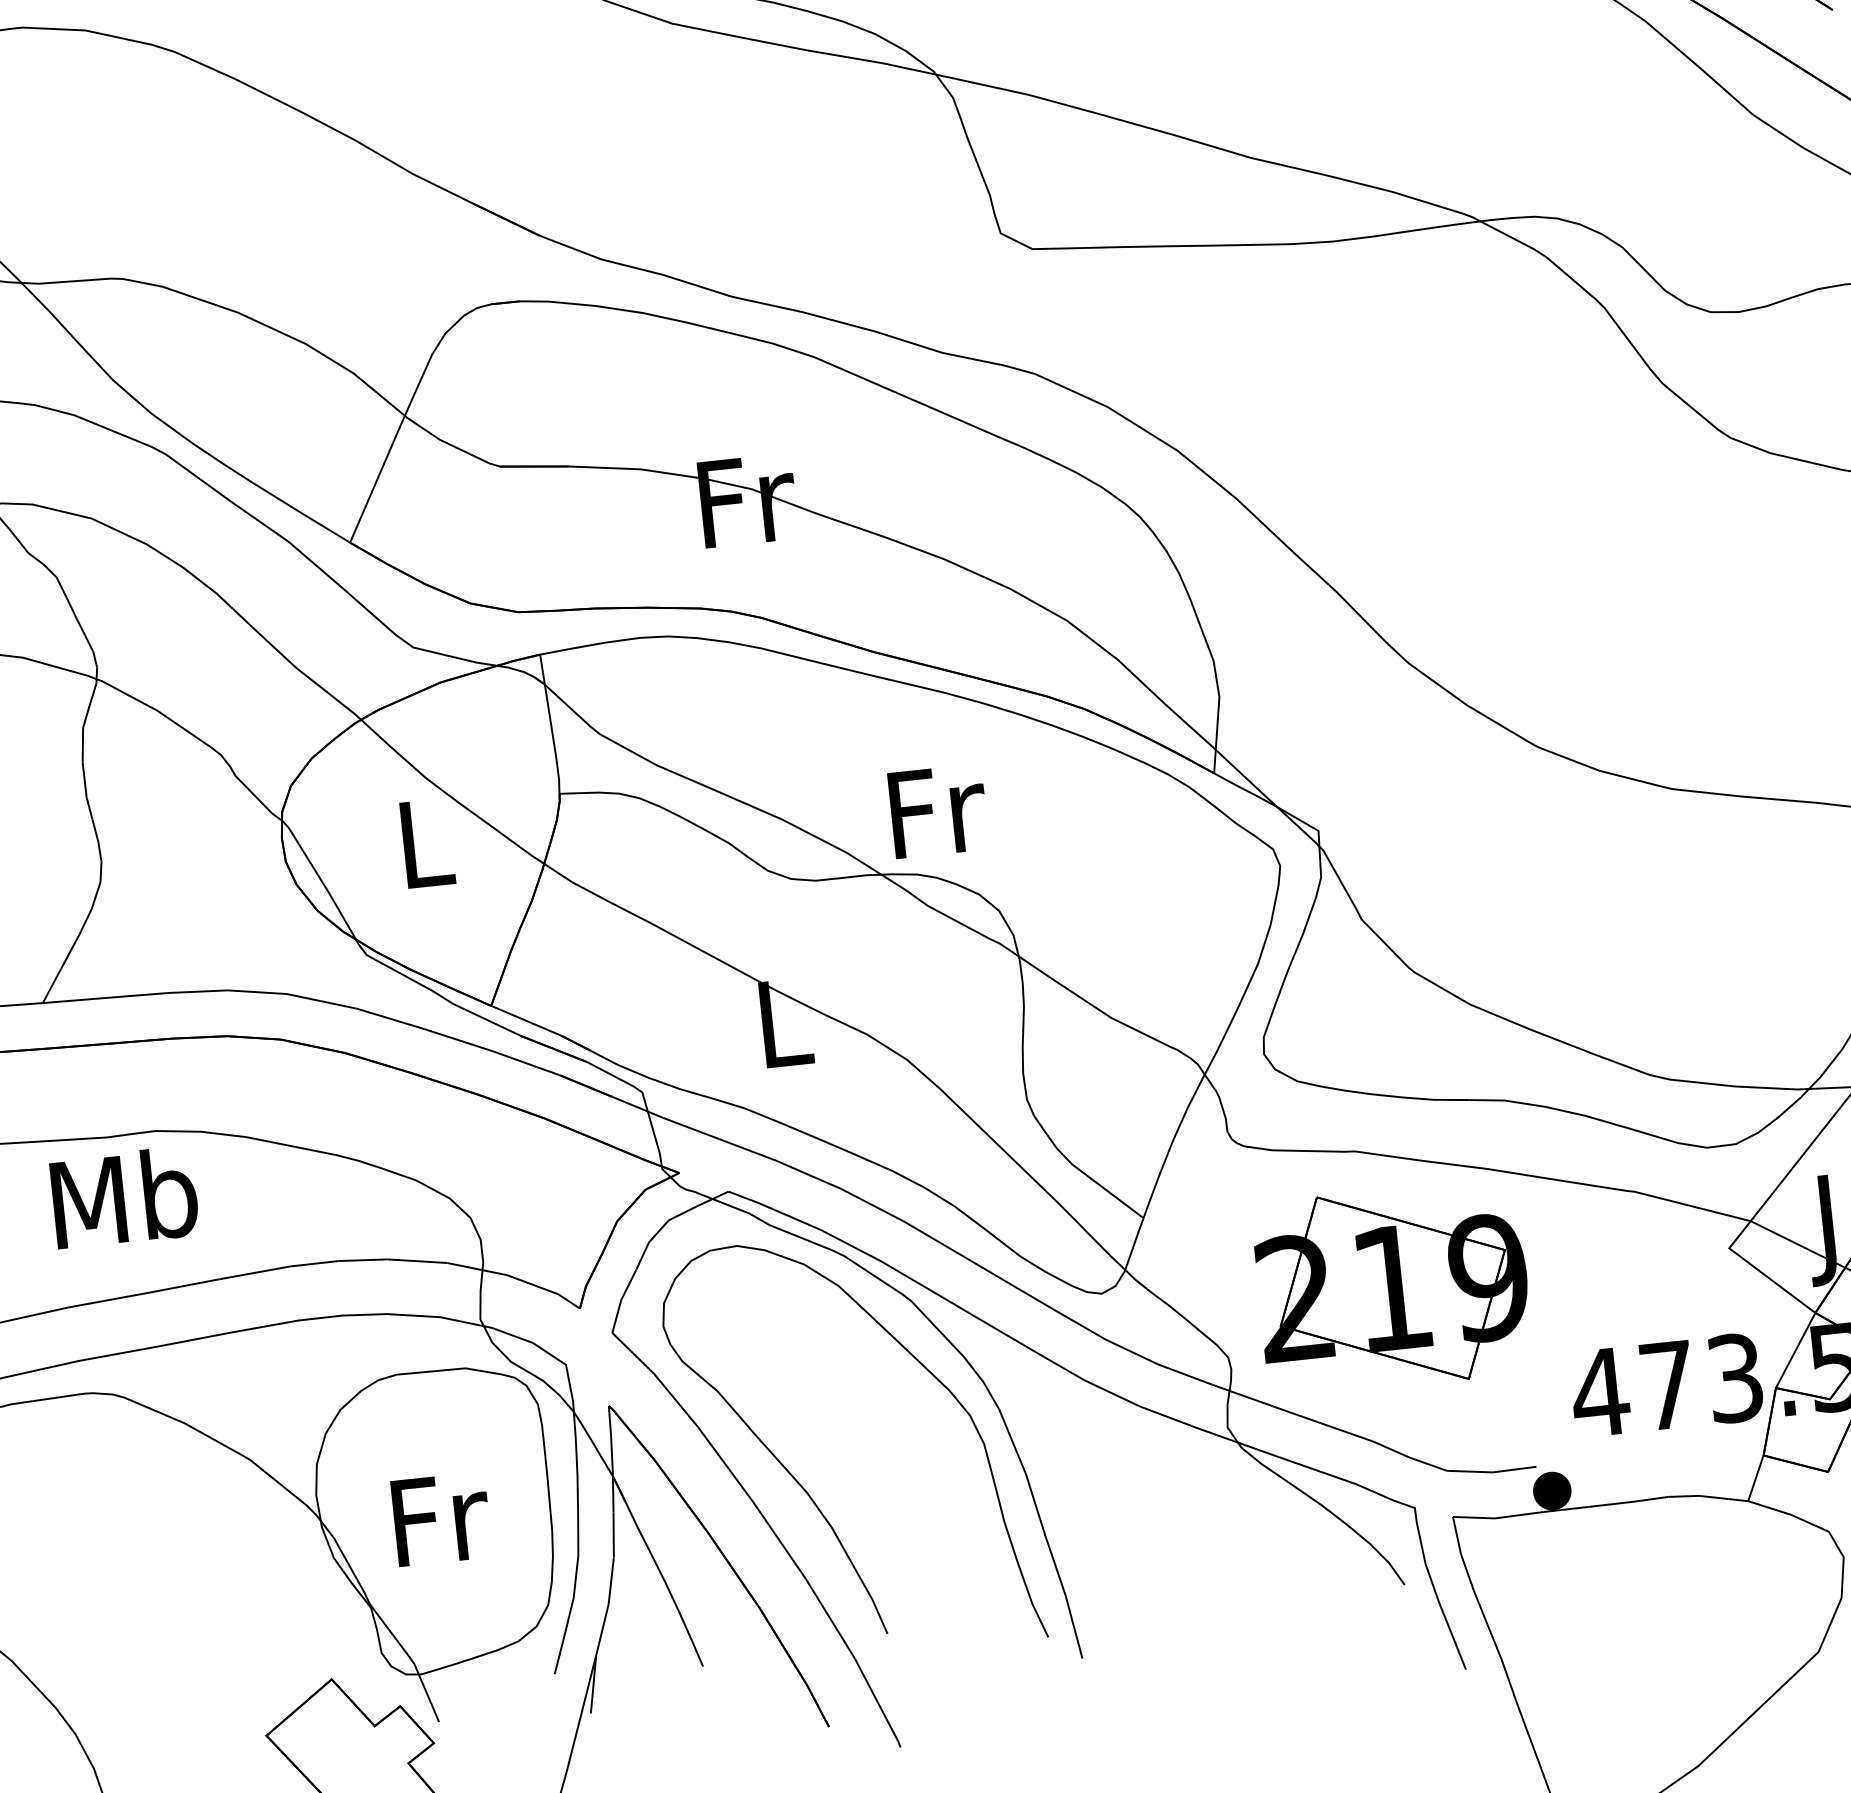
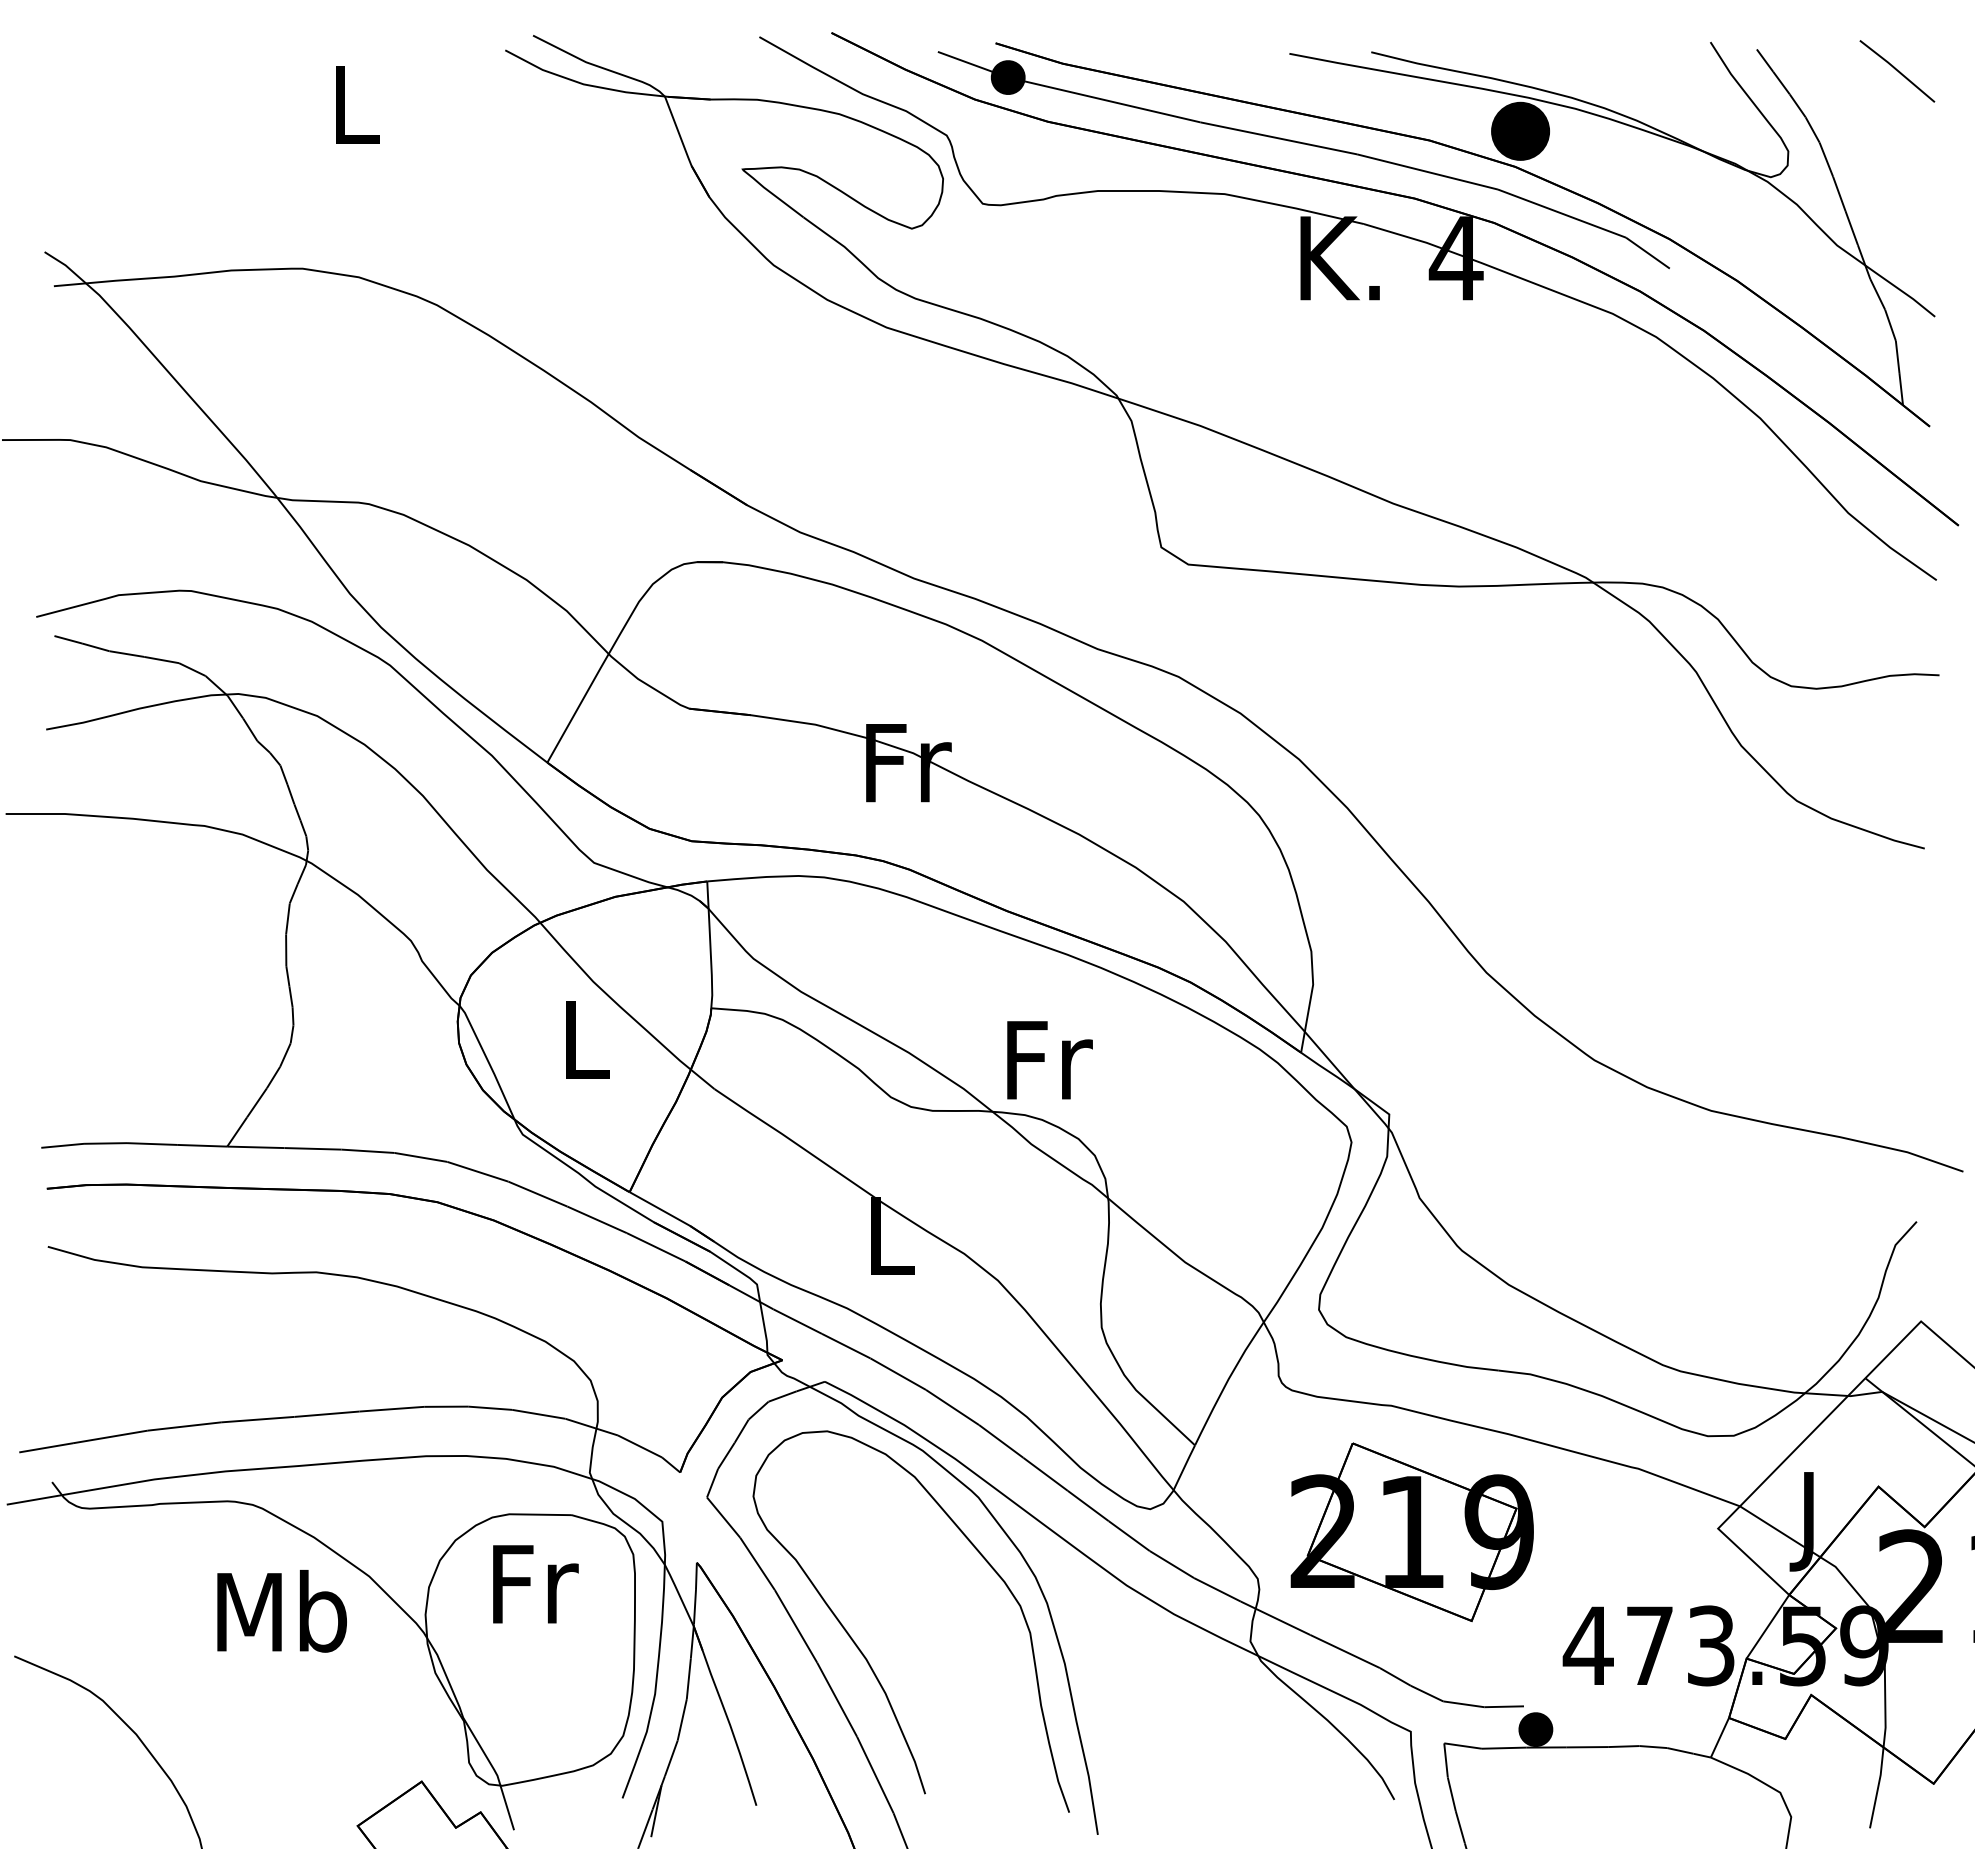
text: (124, 1198) -> (281, 1611), moved
text: (441, 1519) -> (535, 1584), moved

